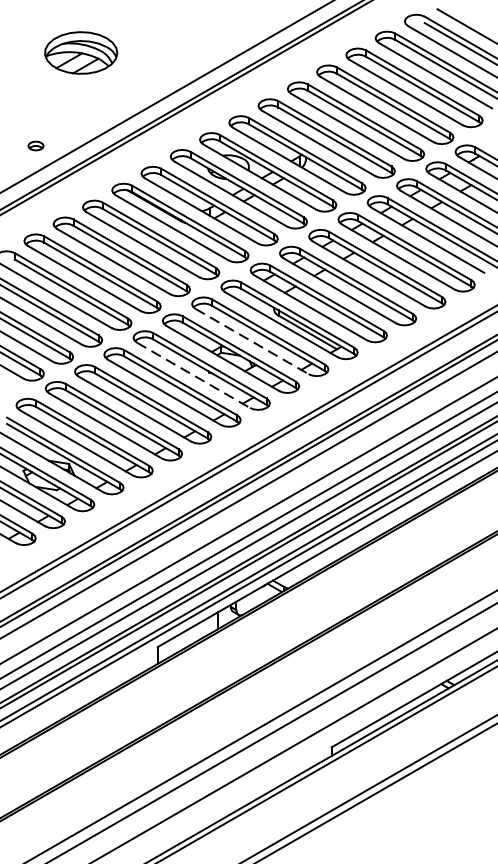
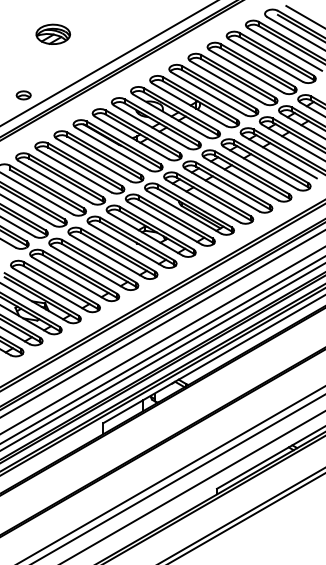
part: (81, 51) -> (53, 33), size x0.71
part: (35, 146) -> (23, 95), size x1.43
line: (251, 341) -> (164, 223), dashed -> solid
line: (193, 375) -> (126, 245), dashed -> solid

